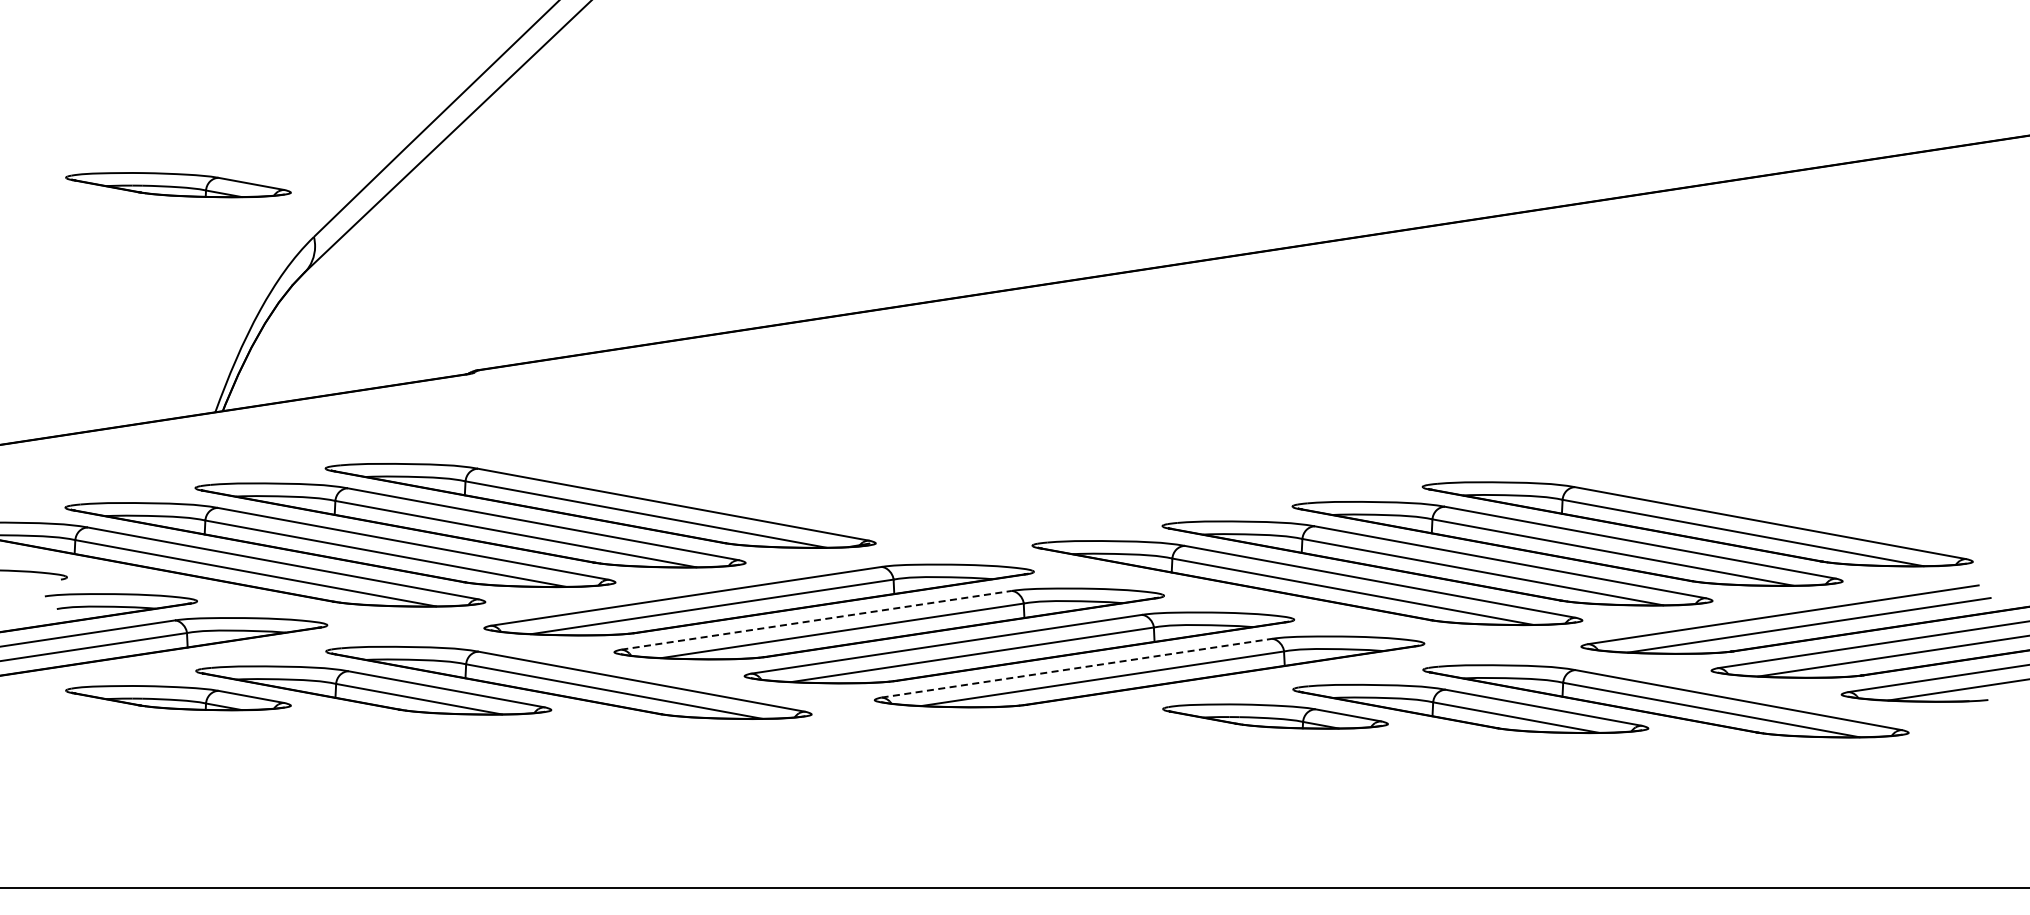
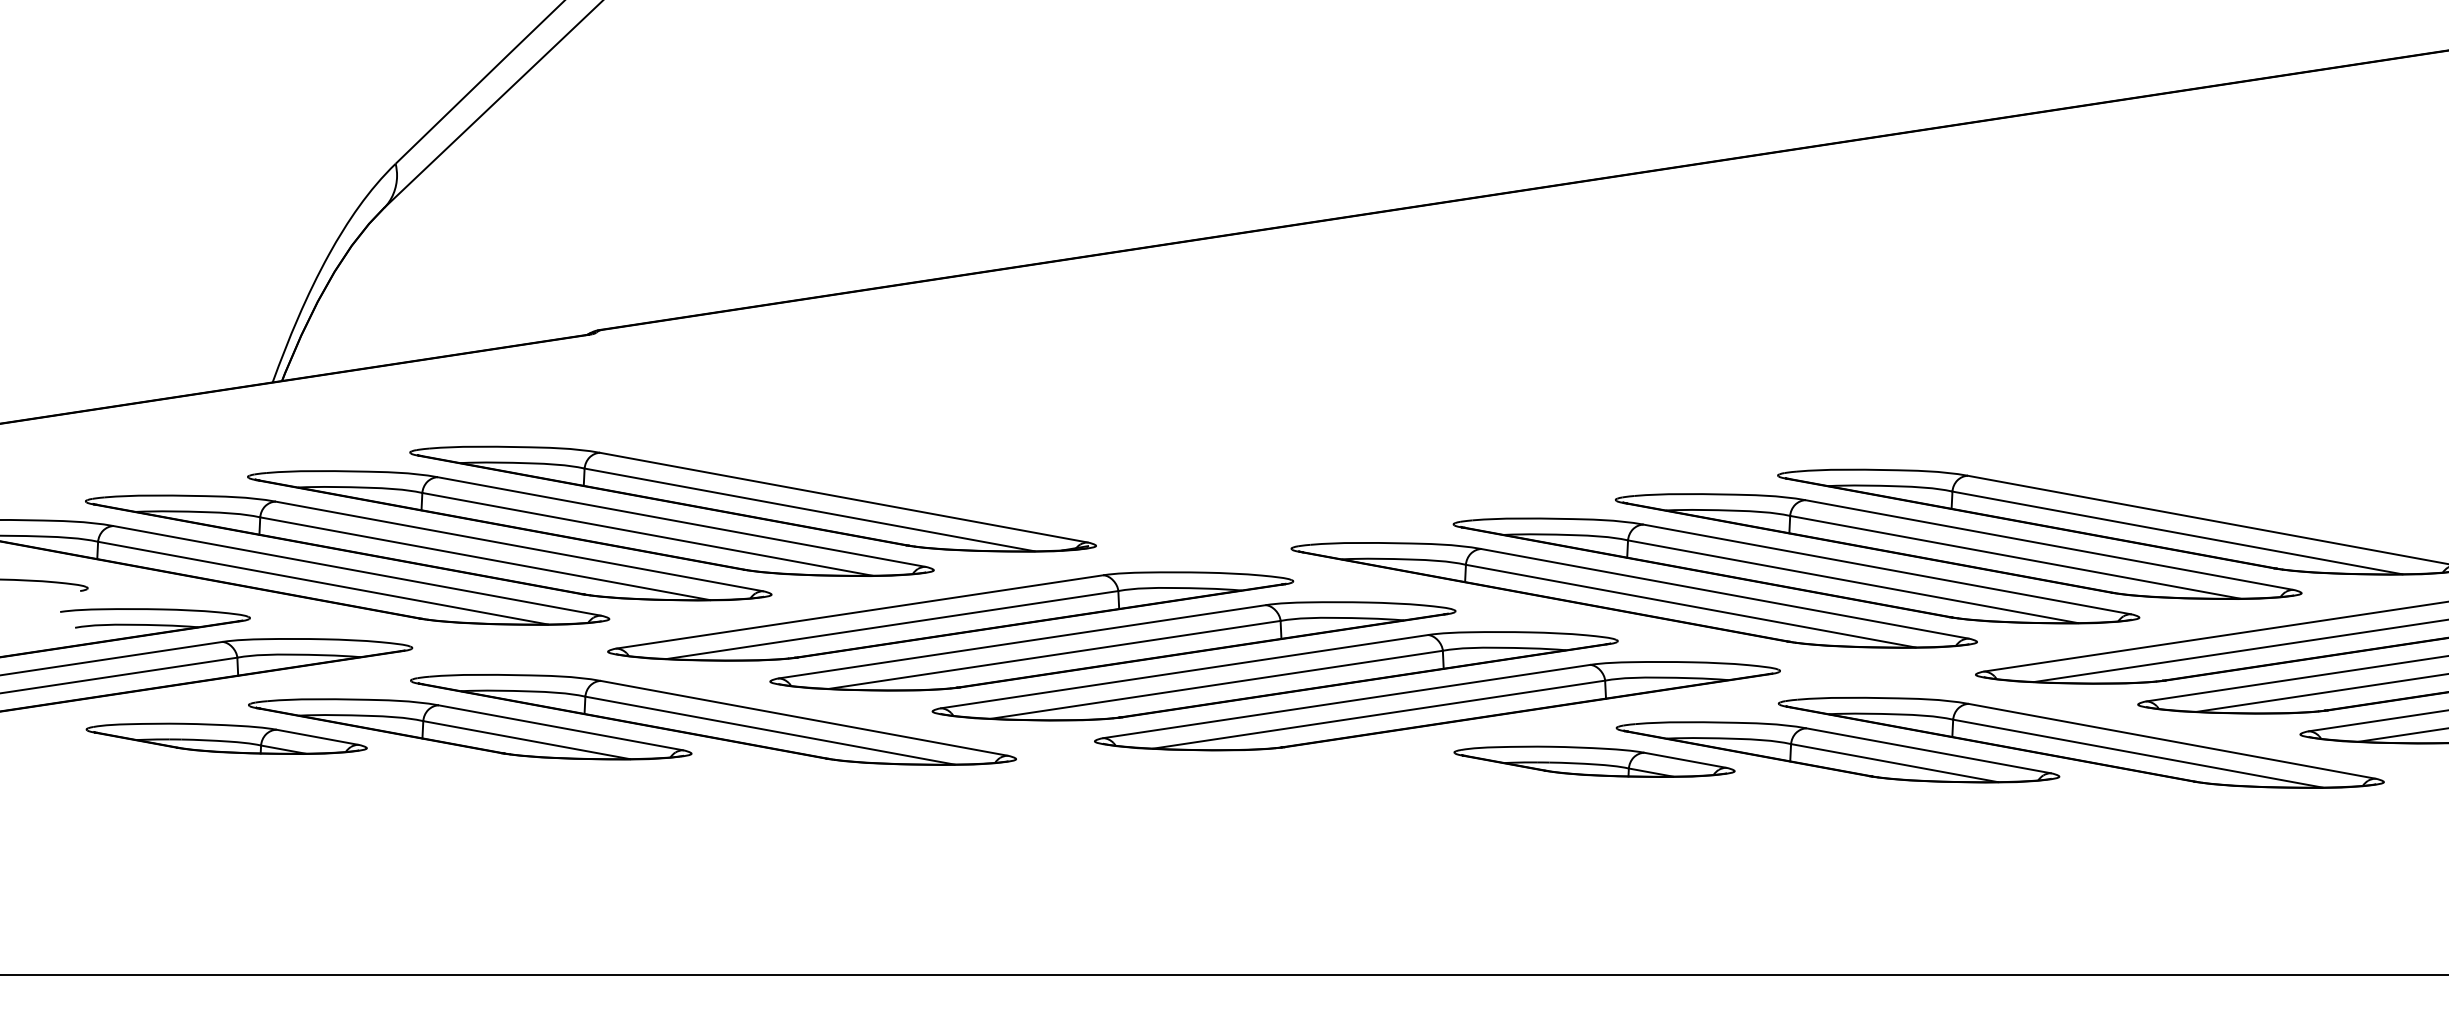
part: (178, 185) -> (226, 99), removed
line: (817, 620) -> (1023, 642), dashed -> solid
line: (1077, 668) -> (1347, 701), dashed -> solid

